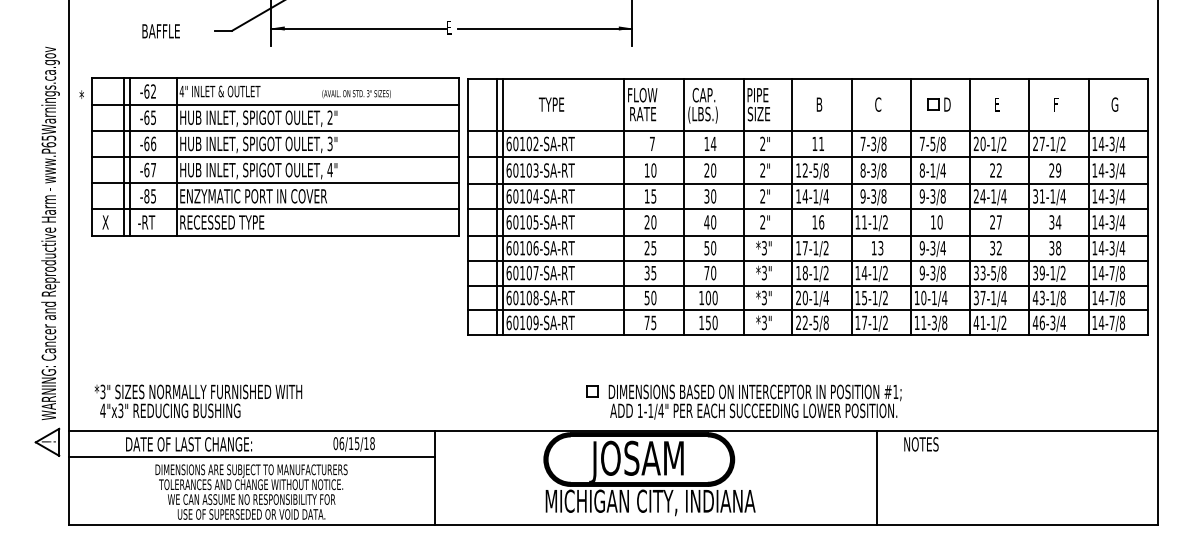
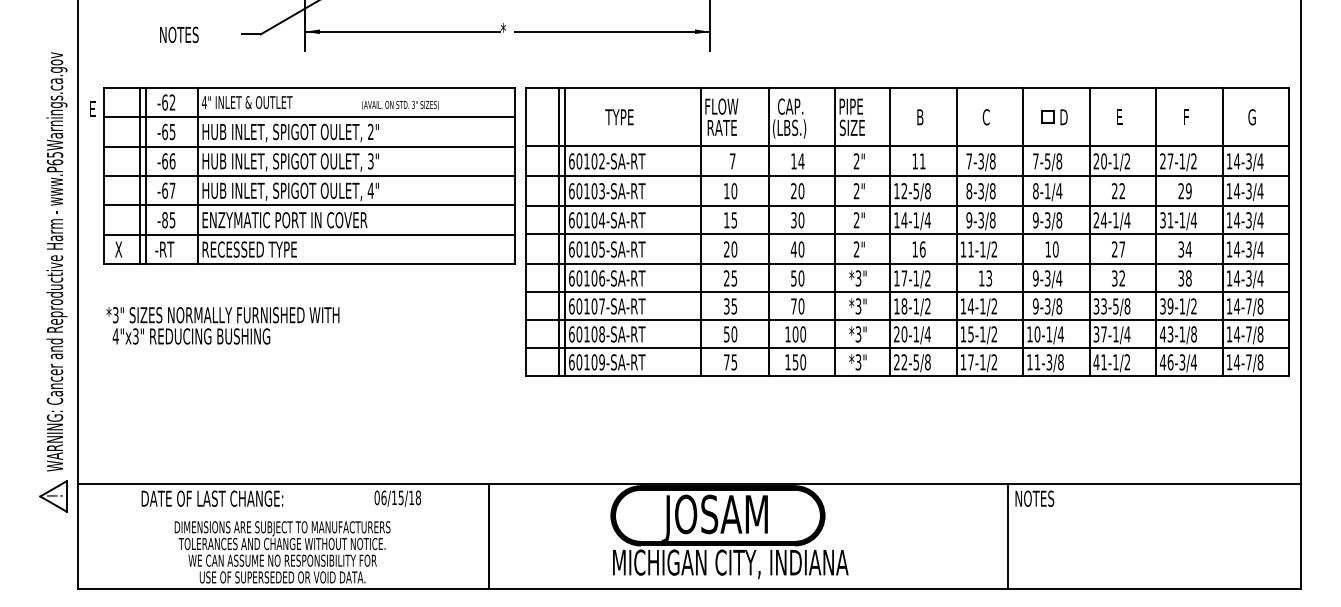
text: (448, 27) -> (503, 30), E -> *
text: (161, 31) -> (181, 35), BAFFLE -> NOTES
text: (81, 97) -> (91, 109), * -> E
text: (198, 401) -> (223, 325), moved
part: (743, 401) -> (835, 450), removed
line: (252, 456) -> (283, 512), removed
line: (877, 477) -> (1007, 535), moved

